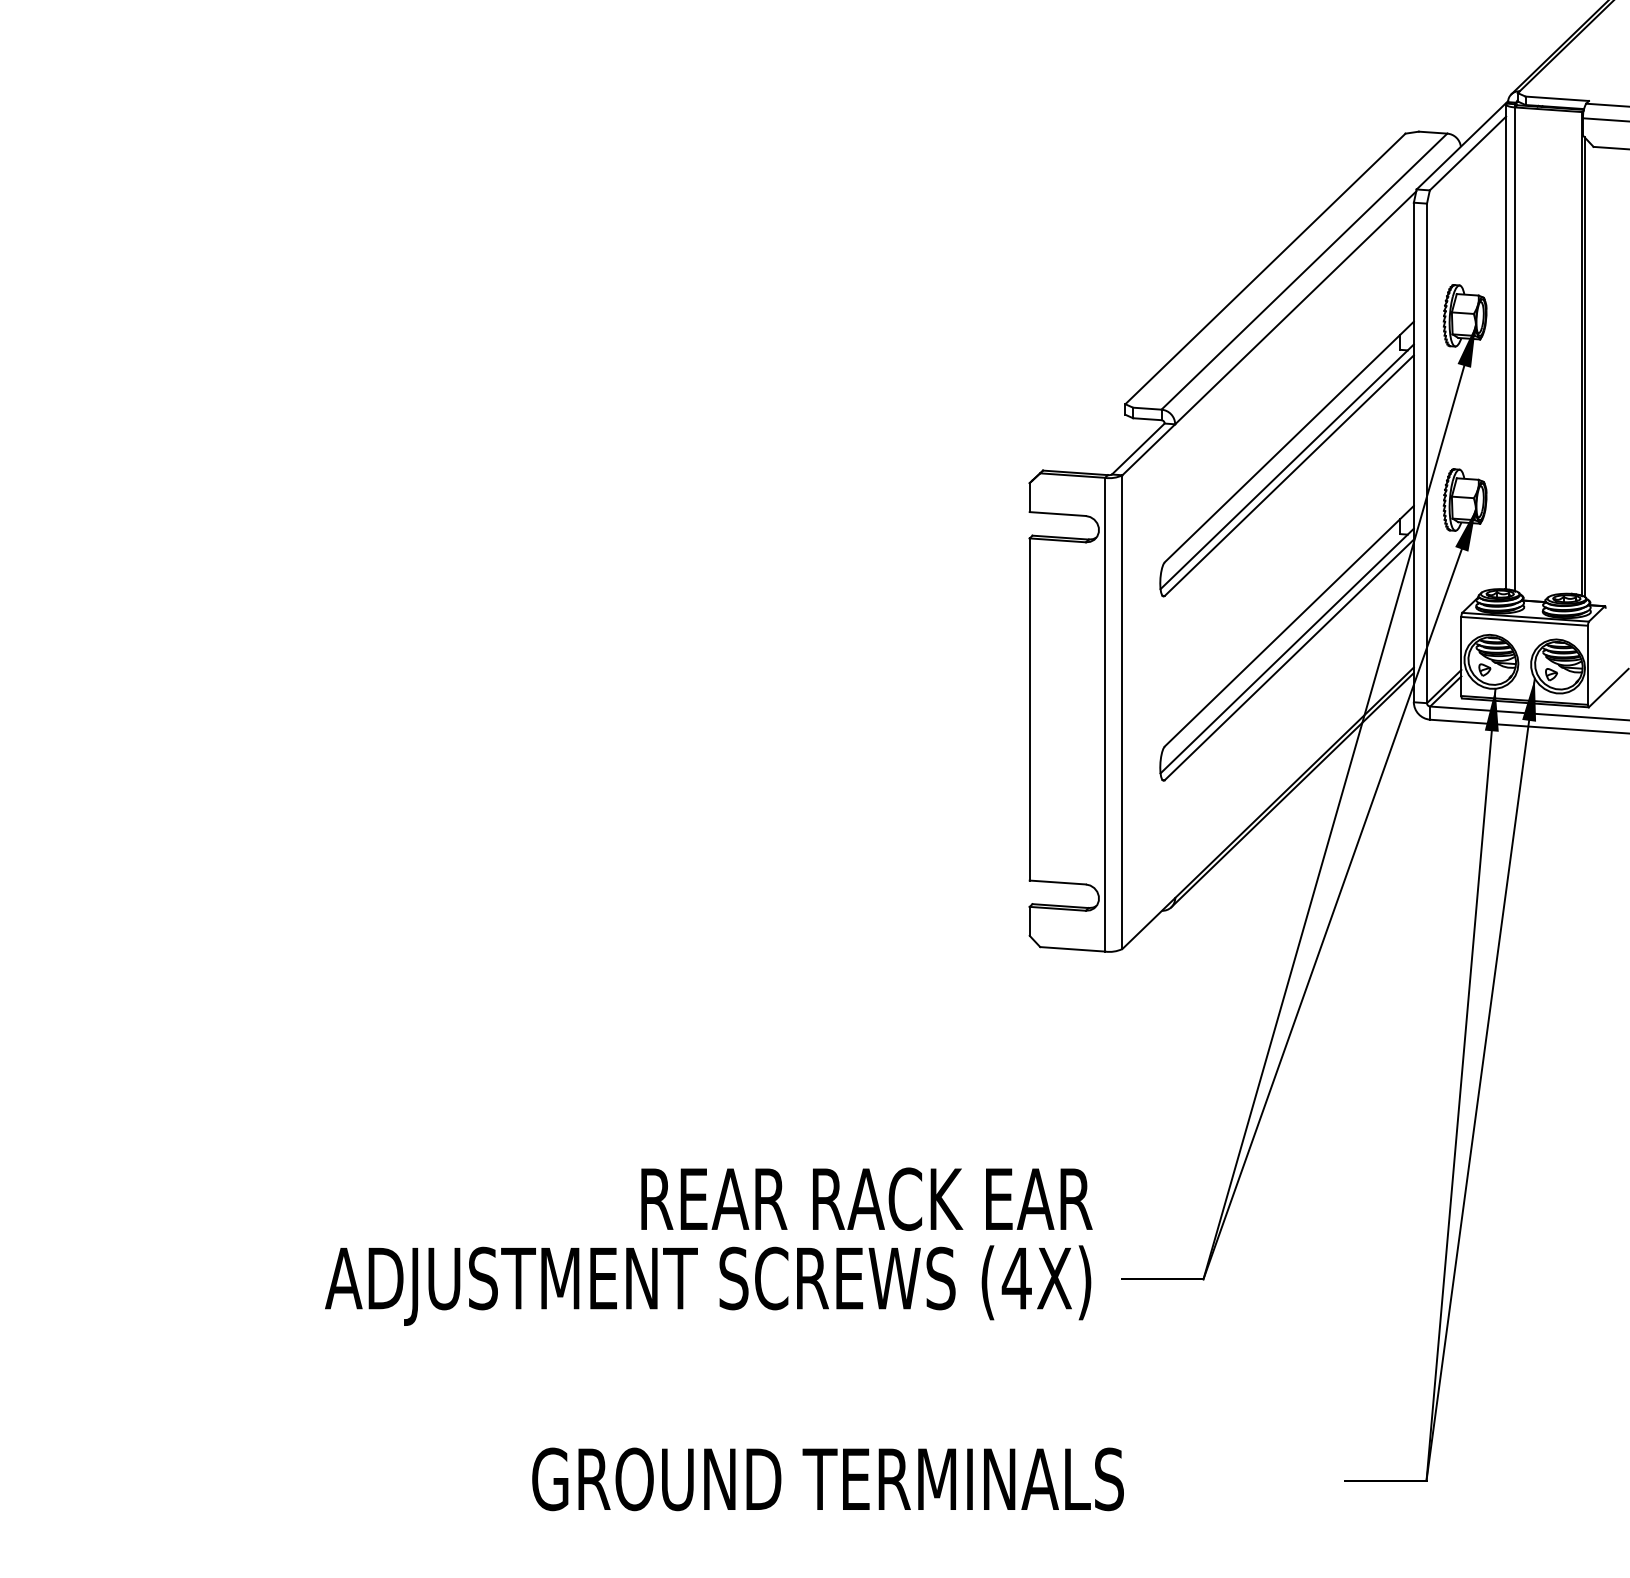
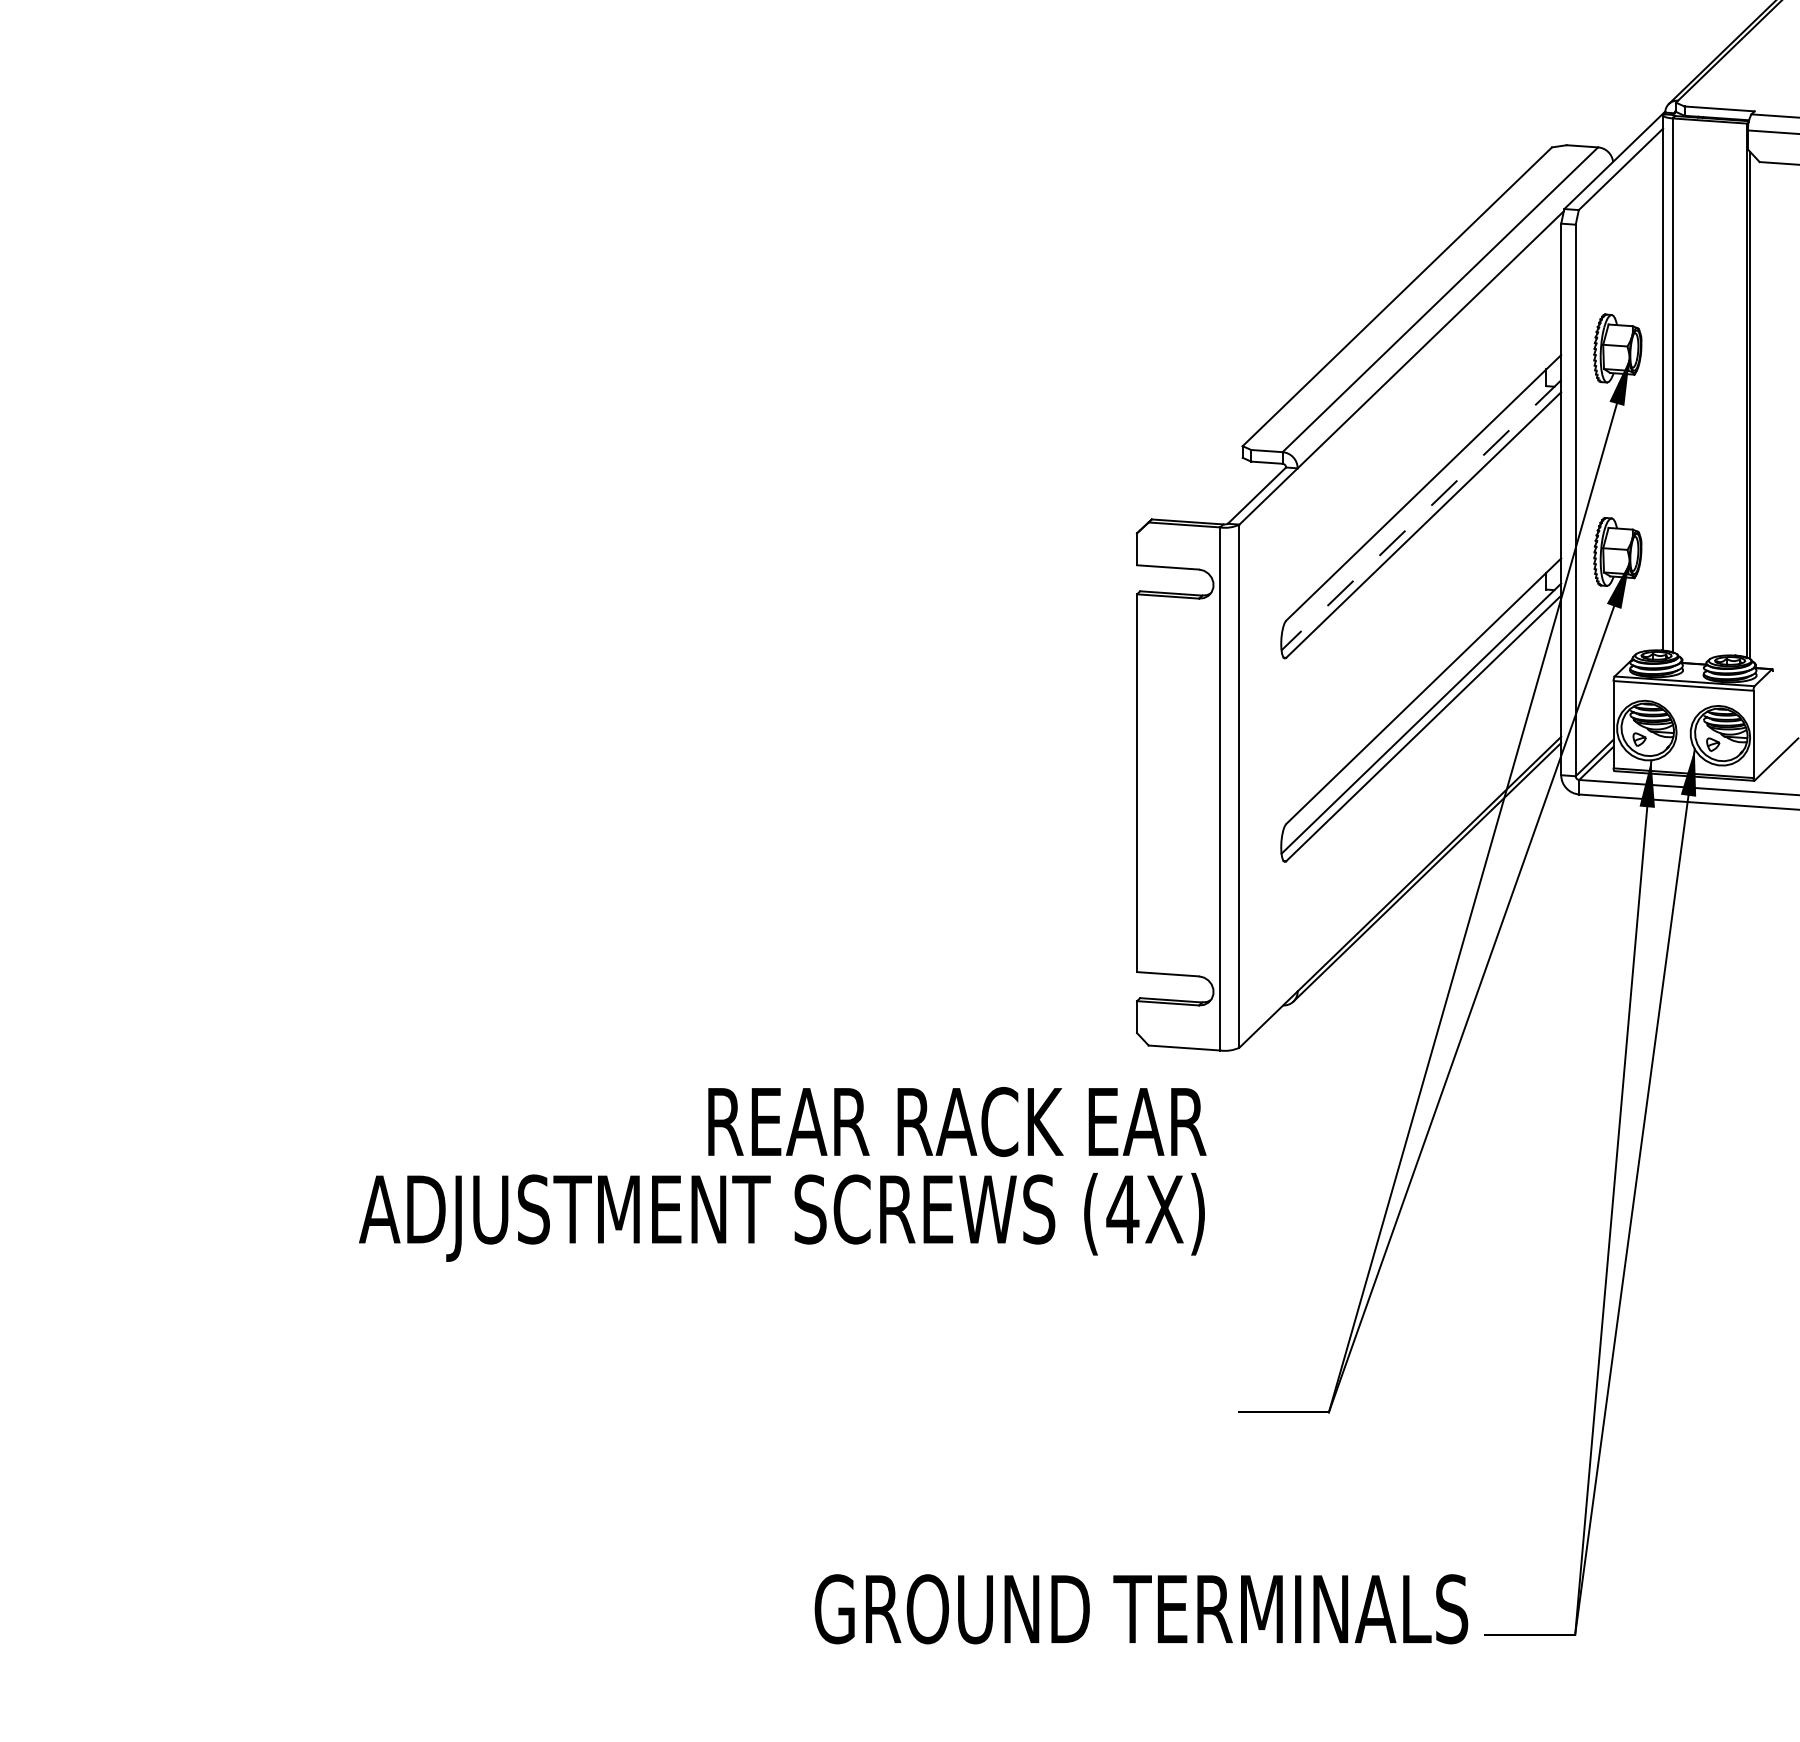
line: (1287, 467) -> (1421, 515), solid -> dashed
text: (708, 1246) -> (782, 1174), moved
text: (828, 1479) -> (1141, 1609), moved

